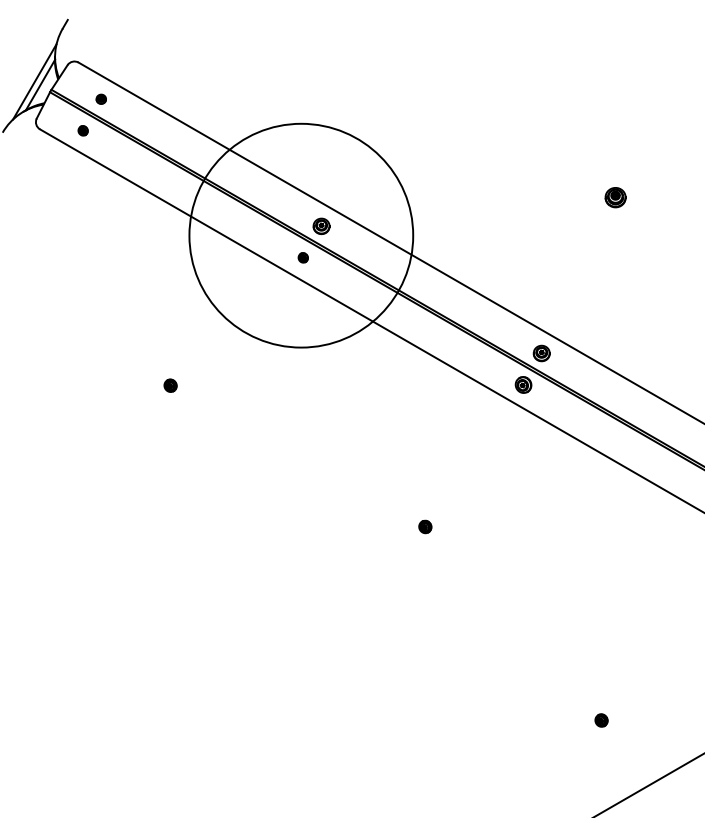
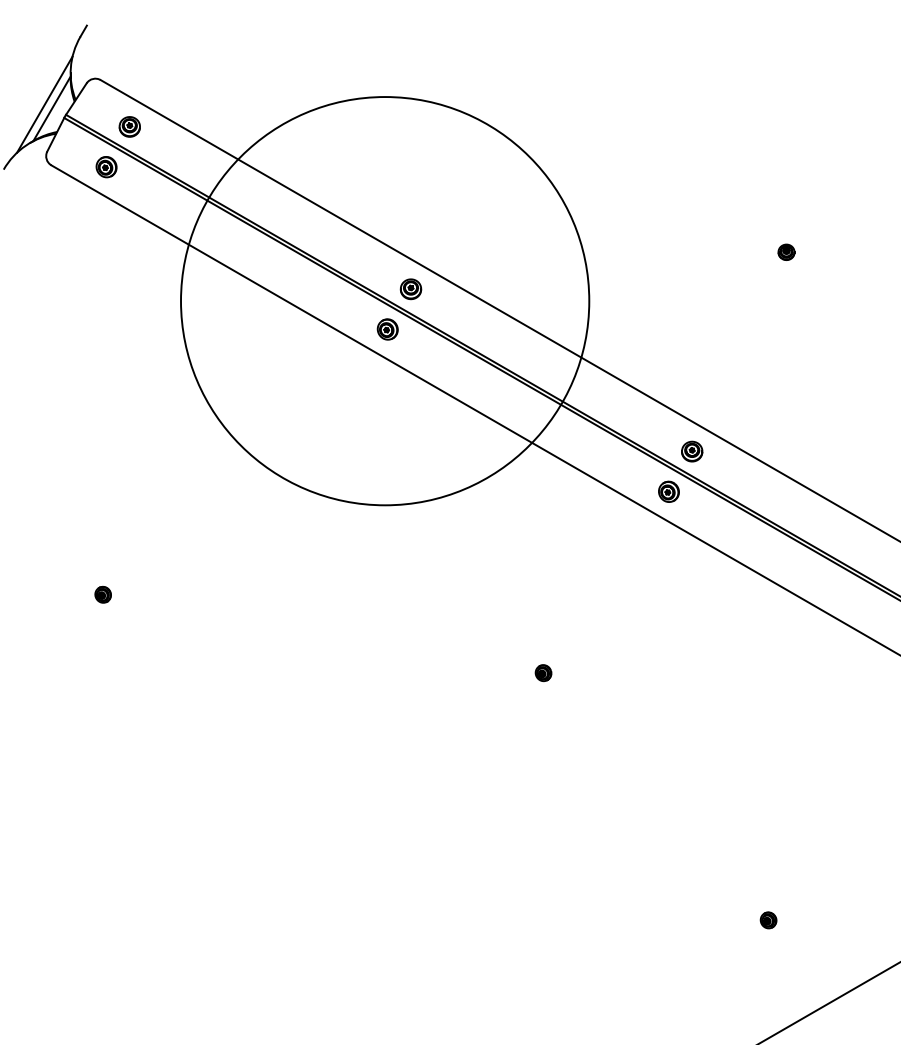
part: (101, 98) -> (129, 126), size x1.67
part: (83, 131) -> (106, 167), size x1.67
part: (615, 196) -> (786, 251), size x0.62
circle: (301, 235) -> (385, 301), size x1.43
part: (303, 257) -> (387, 329), size x1.67
part: (170, 385) -> (102, 594), moved

